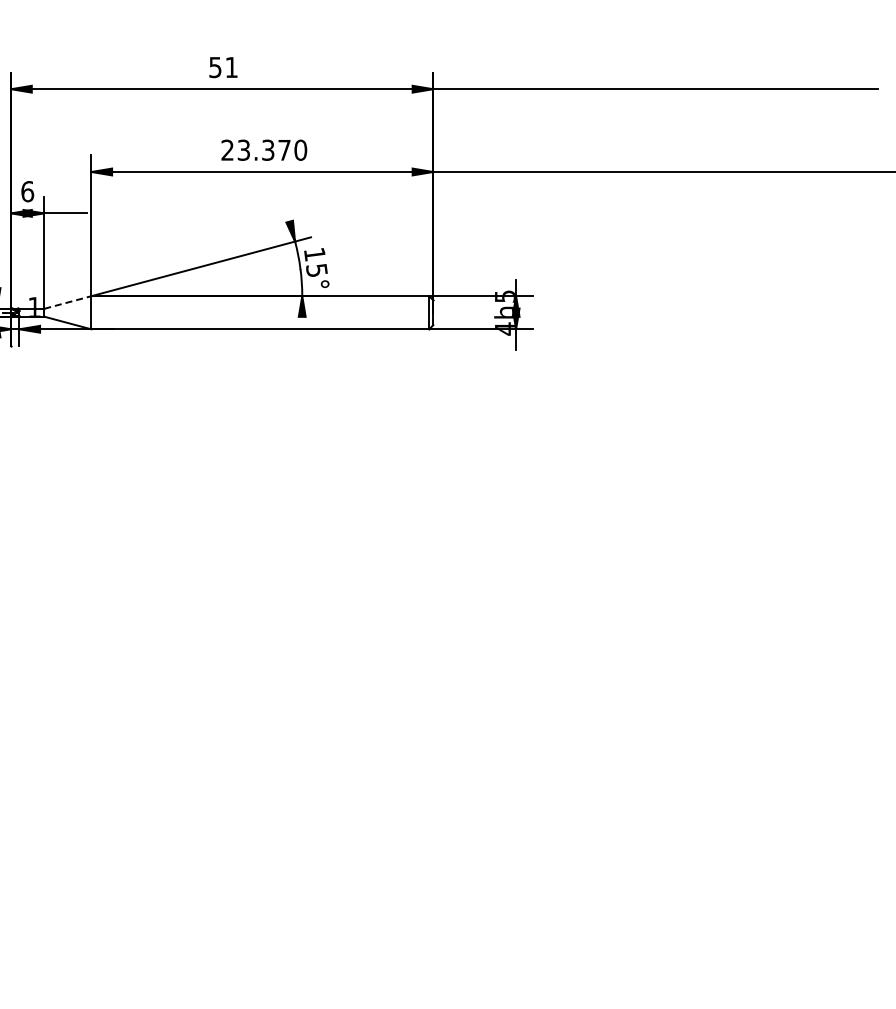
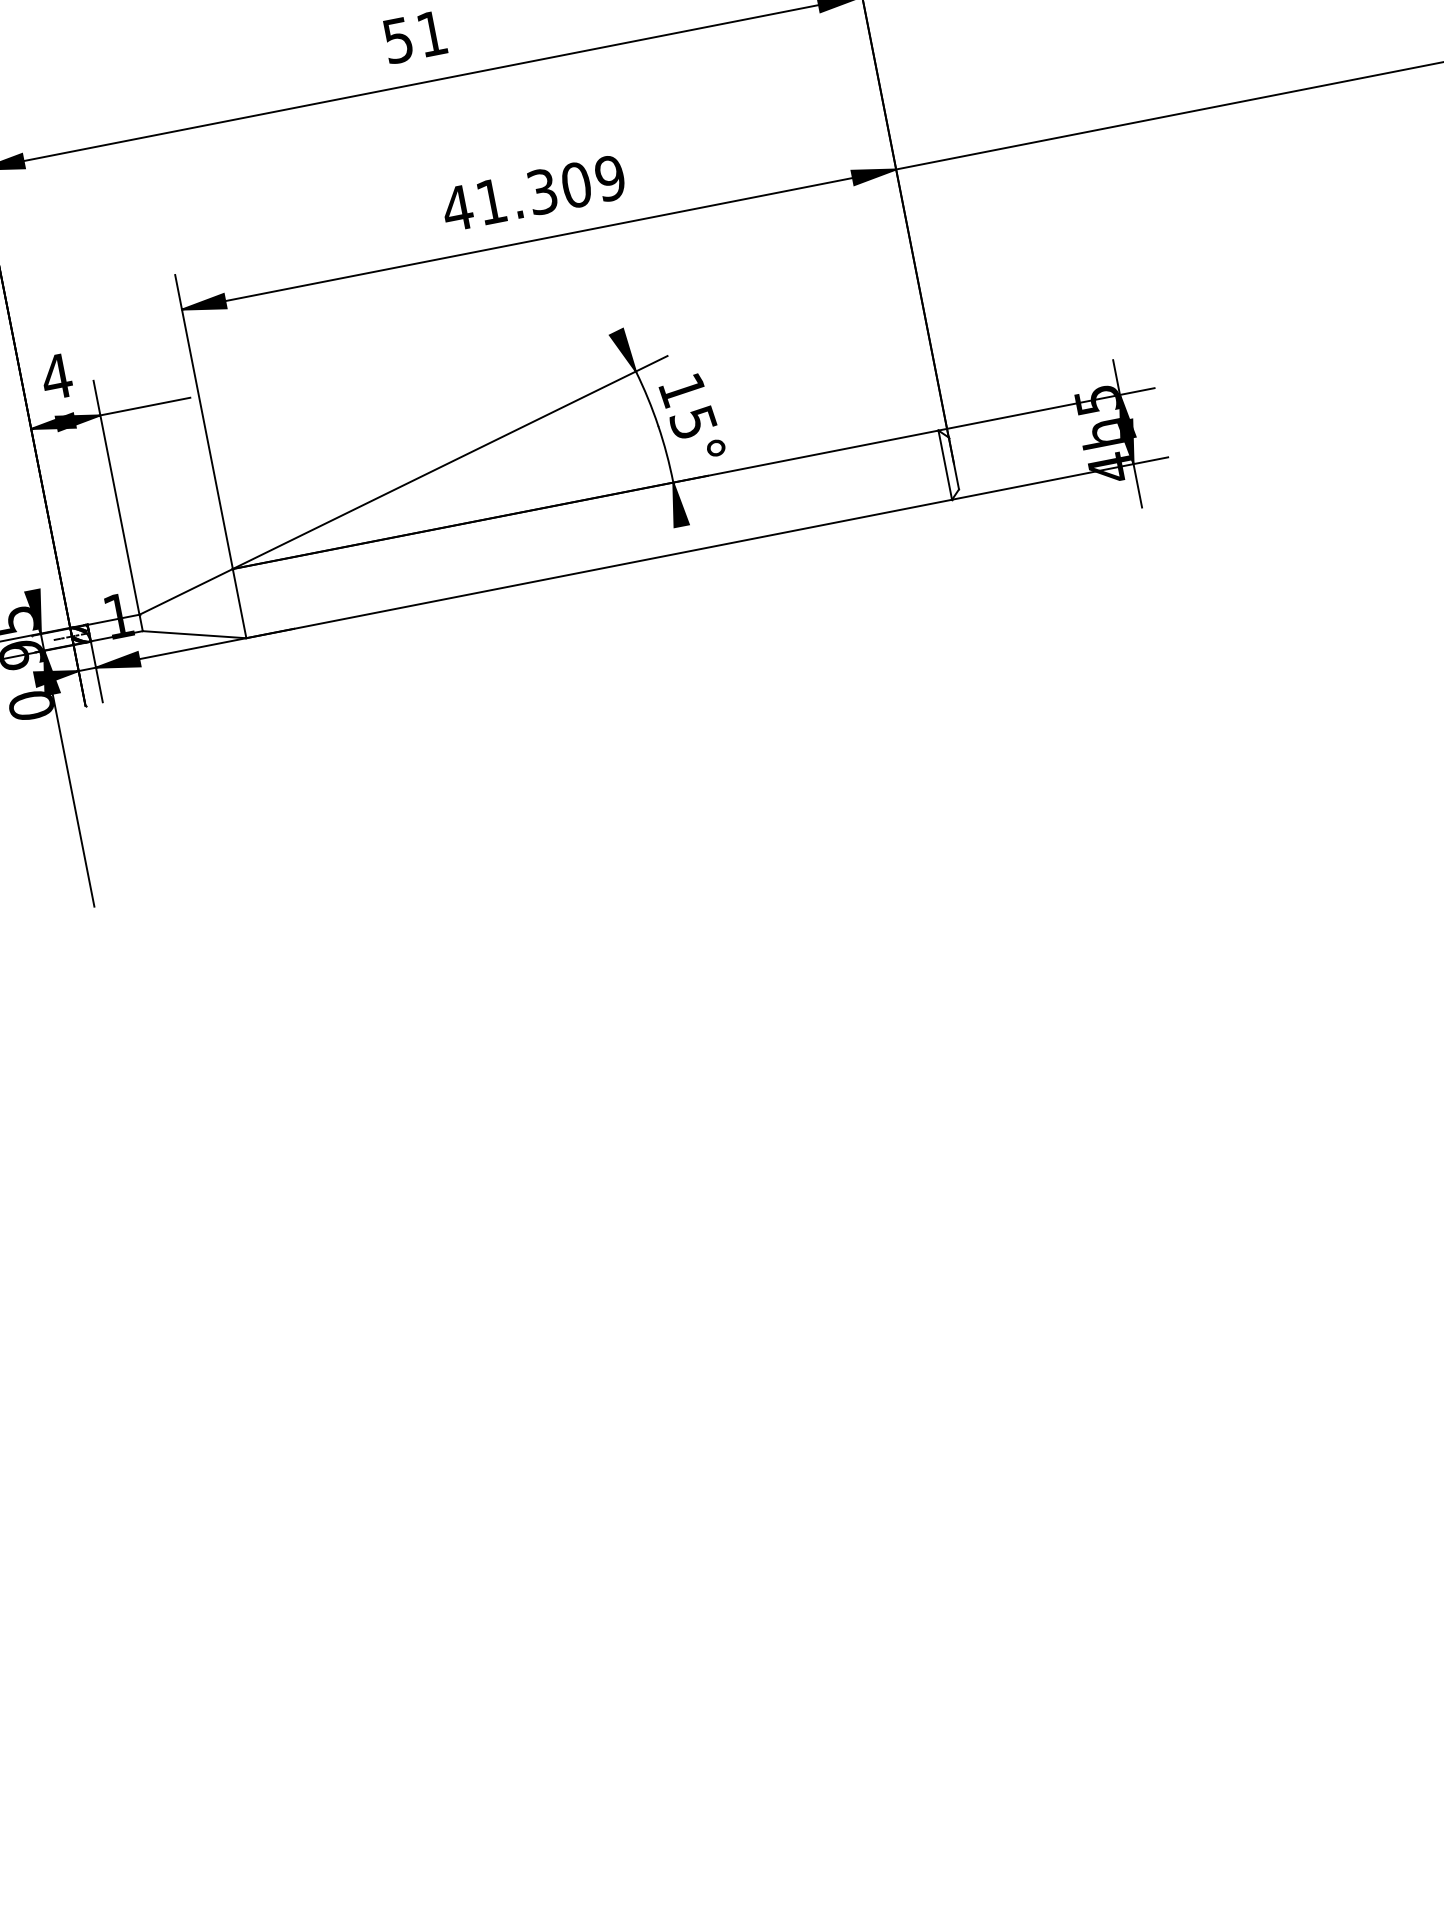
text: (263, 149) -> (532, 192), 23.370 -> 41.309
text: (27, 191) -> (56, 376), 6 -> 4
line: (68, 302) -> (187, 591), dashed -> solid

